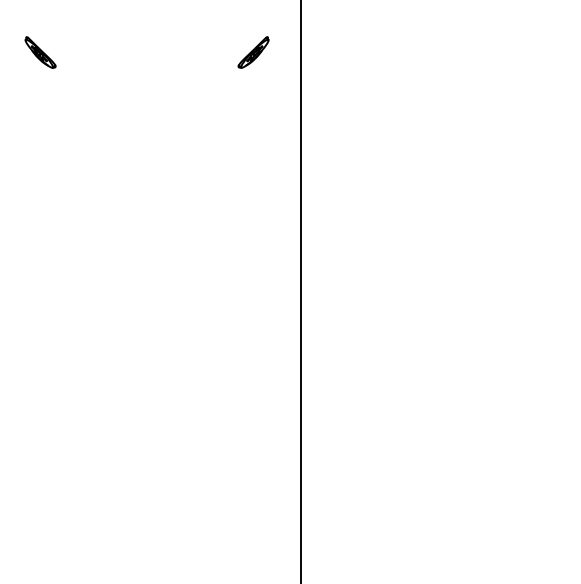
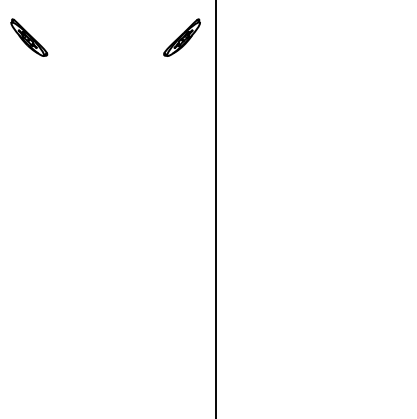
part: (40, 52) -> (29, 37), size x1.67
part: (253, 52) -> (181, 37), size x1.67

